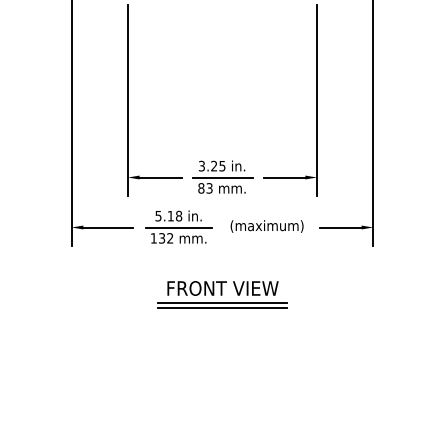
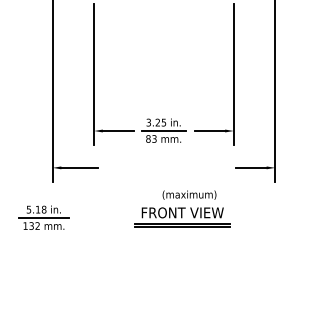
part: (178, 226) -> (43, 217), moved
text: (266, 226) -> (189, 195), moved
part: (222, 294) -> (182, 217), moved

